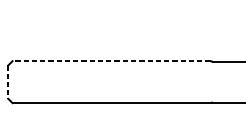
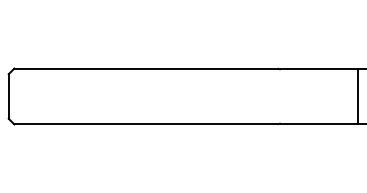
line: (111, 61) -> (146, 68), dashed -> solid
line: (8, 82) -> (8, 96), dashed -> solid

